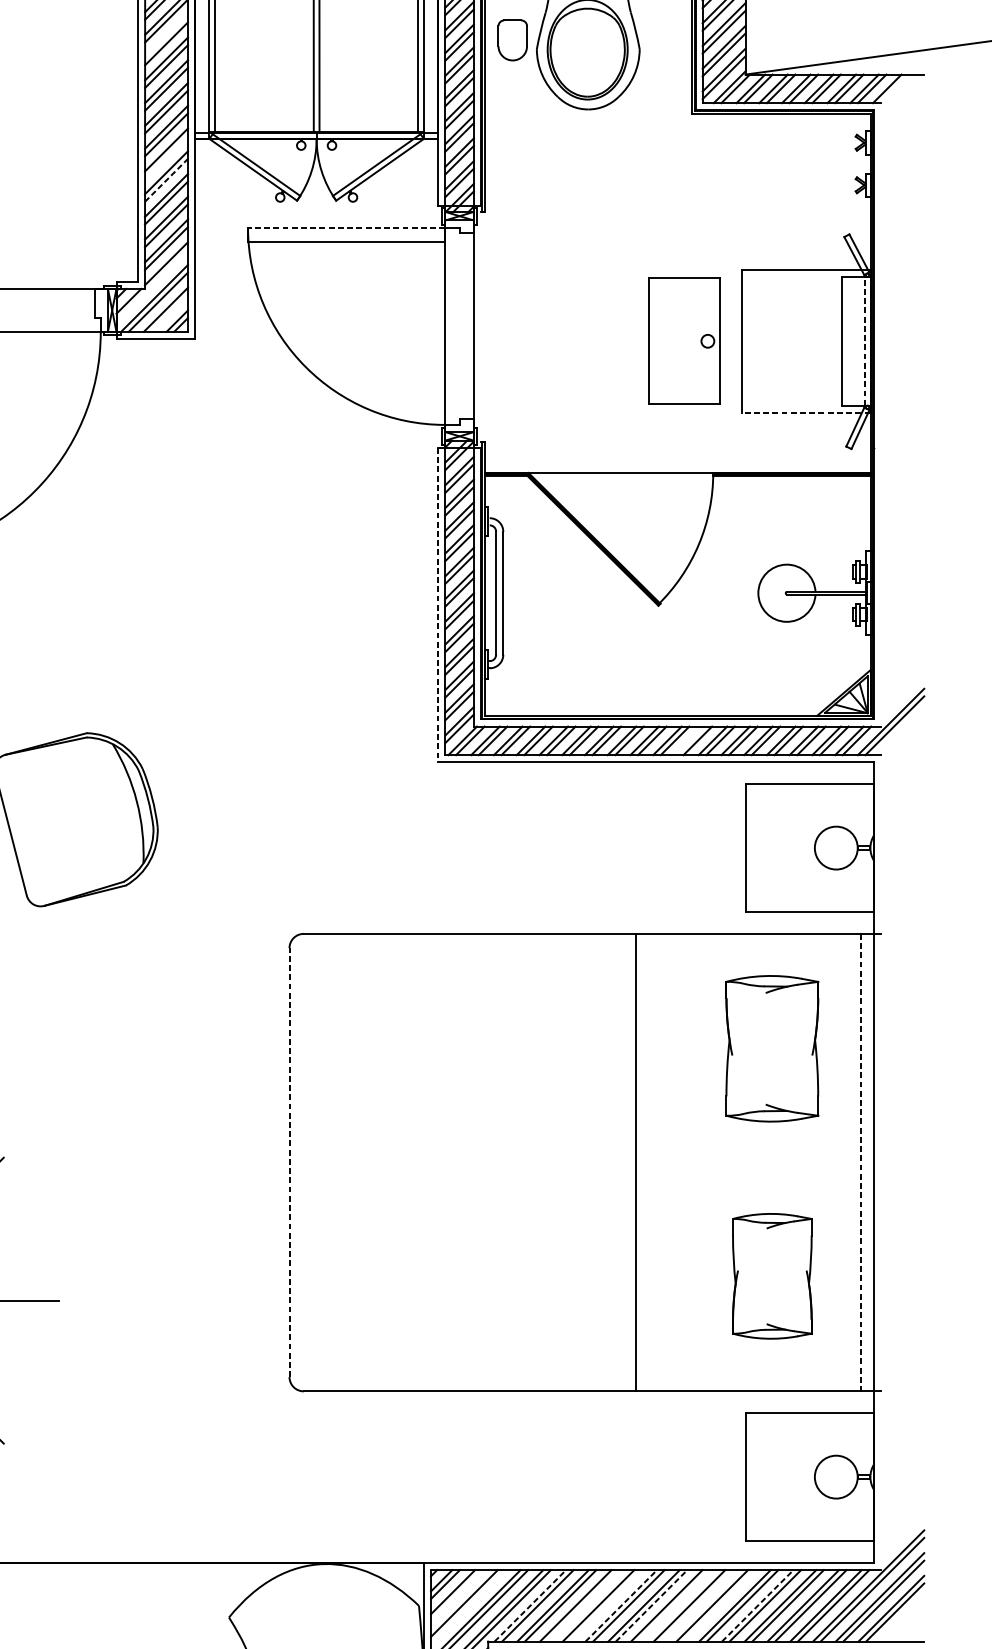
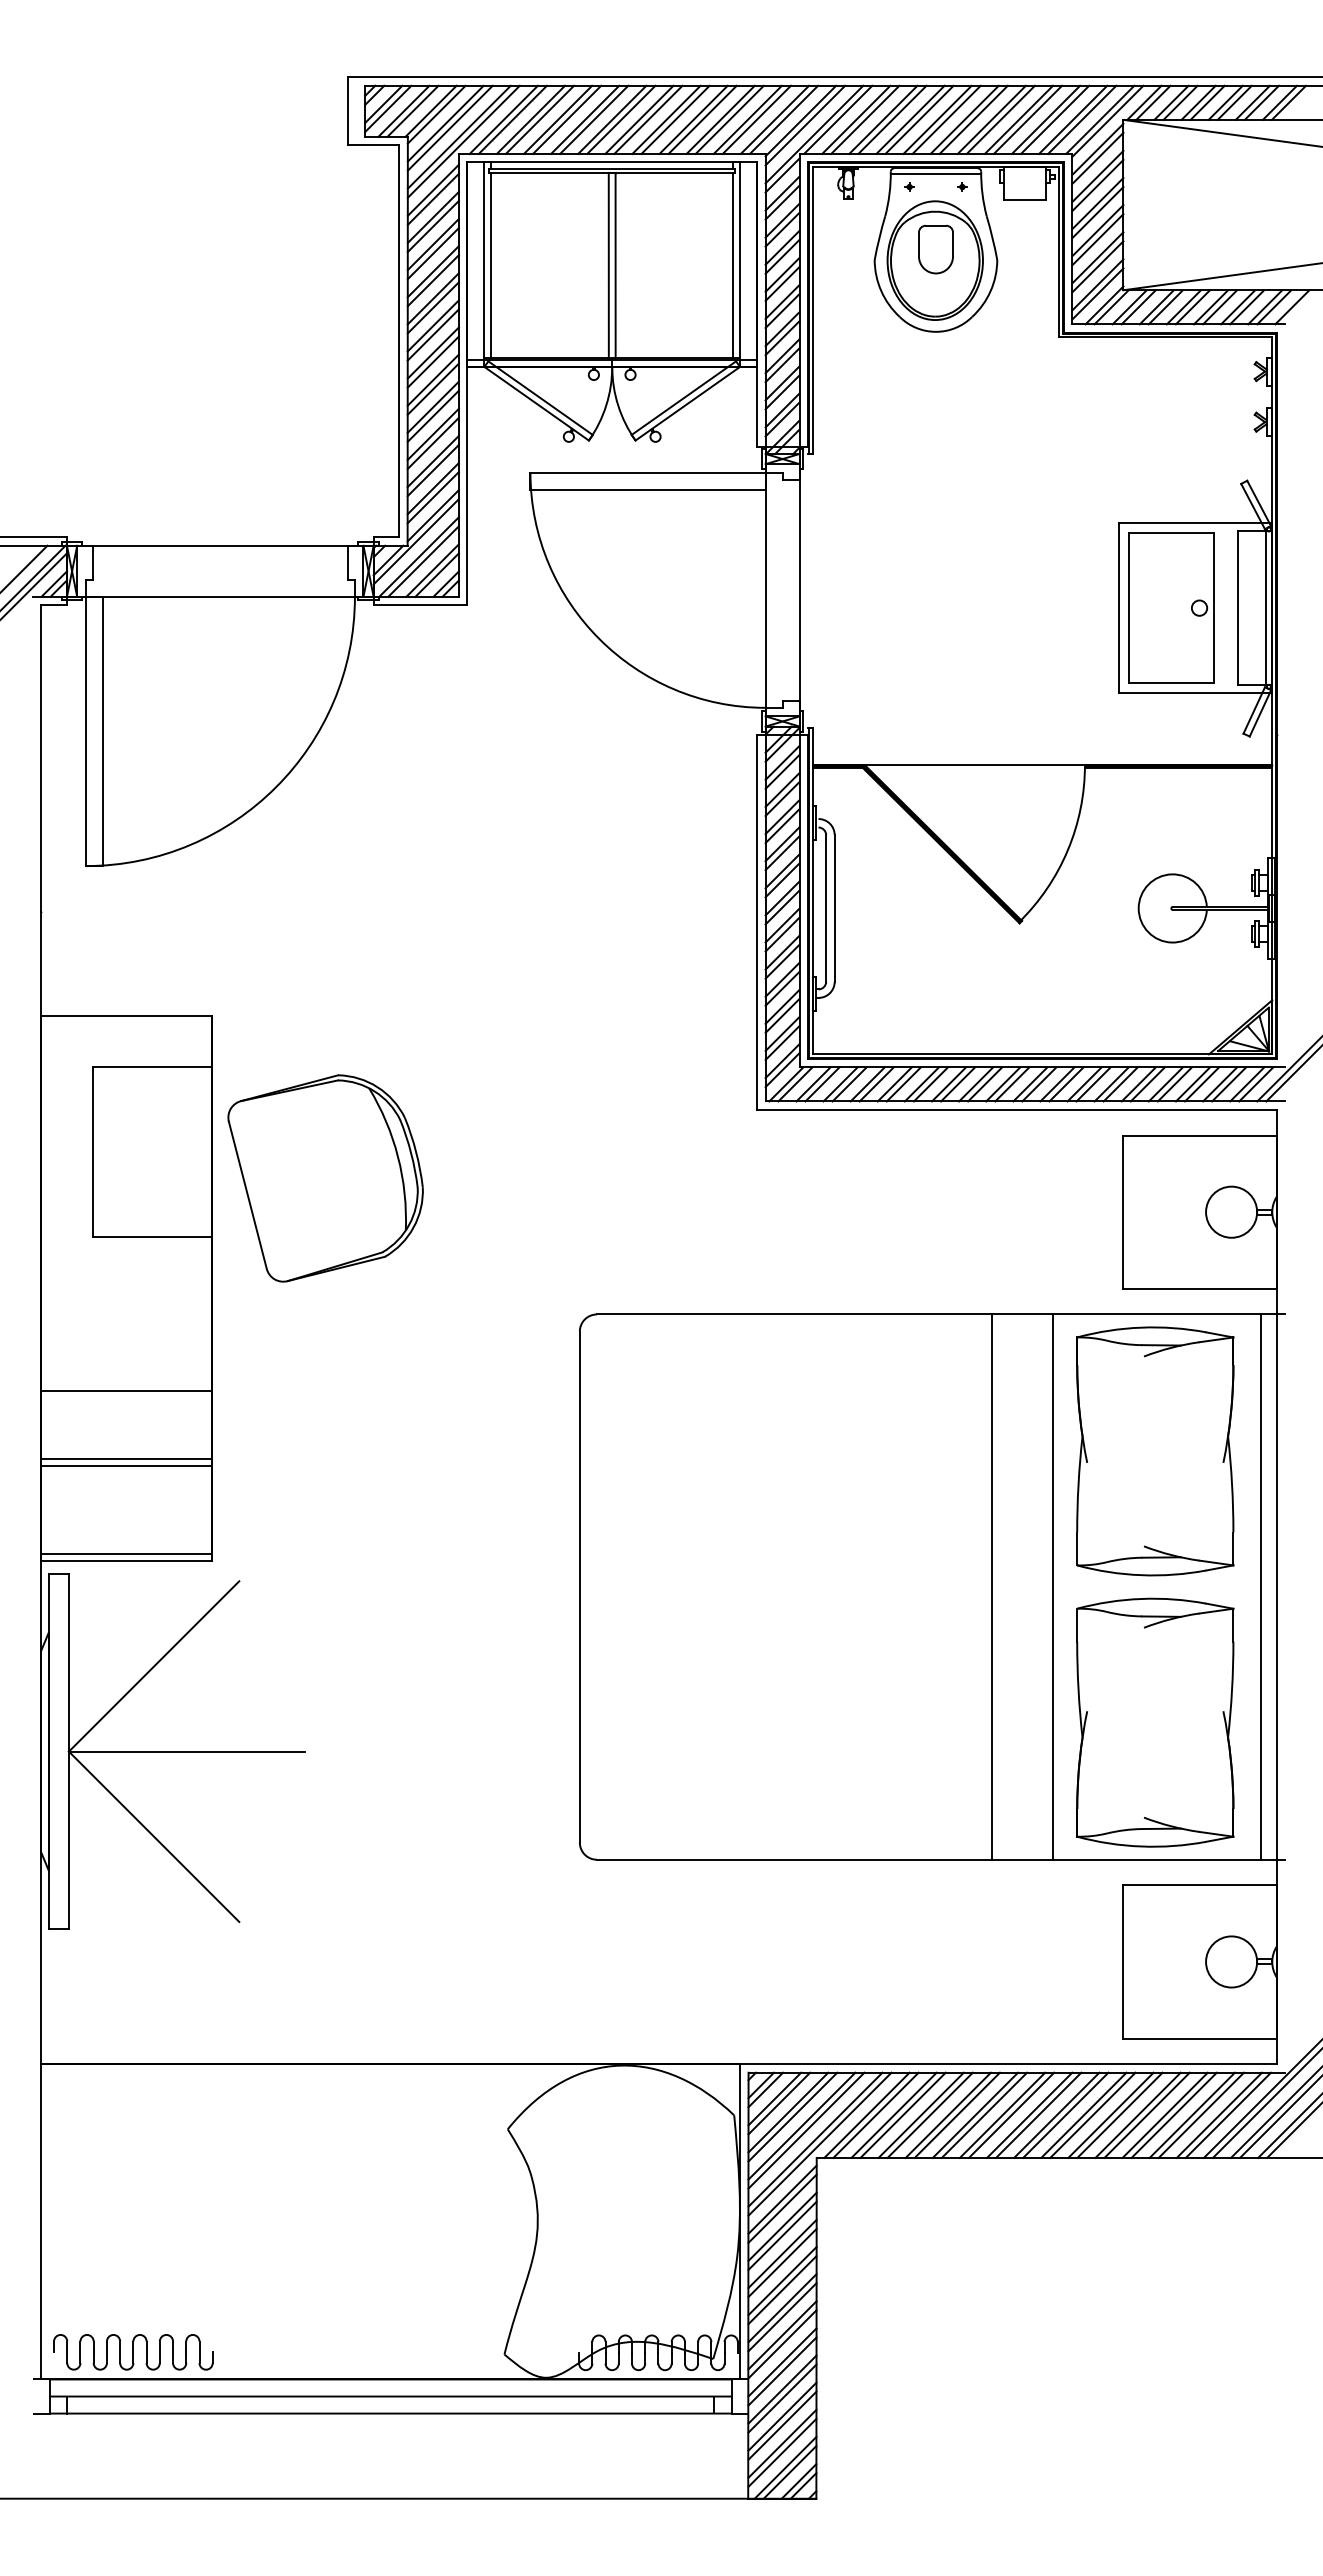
line: (165, 36) -> (432, 244), added
part: (512, 40) -> (935, 249), moved
line: (165, 156) -> (432, 388), added
line: (166, 180) -> (433, 416), dashed -> solid
line: (347, 227) -> (648, 472), dashed -> solid
line: (151, 285) -> (415, 541), added
line: (169, 313) -> (436, 574), added
part: (684, 340) -> (1171, 607), moved
line: (864, 341) -> (1265, 608), dashed -> solid
line: (806, 412) -> (1195, 693), dashed -> solid
line: (438, 605) -> (757, 923), dashed -> solid
line: (690, 740) -> (1057, 1084), added
part: (772, 1048) -> (1155, 1451), size x1.43
line: (289, 1162) -> (579, 1587), dashed -> solid
line: (686, 1162) -> (1052, 1586), added
line: (861, 1162) -> (1261, 1587), dashed -> solid
part: (772, 1276) -> (1155, 1722), size x1.67
line: (456, 1595) -> (779, 2103), added
line: (530, 1605) -> (867, 2114), dashed -> solid
line: (582, 1605) -> (929, 2114), added
line: (605, 1605) -> (956, 2114), added
line: (621, 1605) -> (975, 2114), dashed -> solid
line: (651, 1605) -> (1011, 2114), dashed -> solid
line: (674, 1605) -> (1038, 2114), added
line: (696, 1605) -> (1065, 2114), added
line: (719, 1605) -> (1092, 2114), added
line: (758, 1605) -> (1138, 2114), dashed -> solid
line: (467, 1606) -> (792, 2116), added

